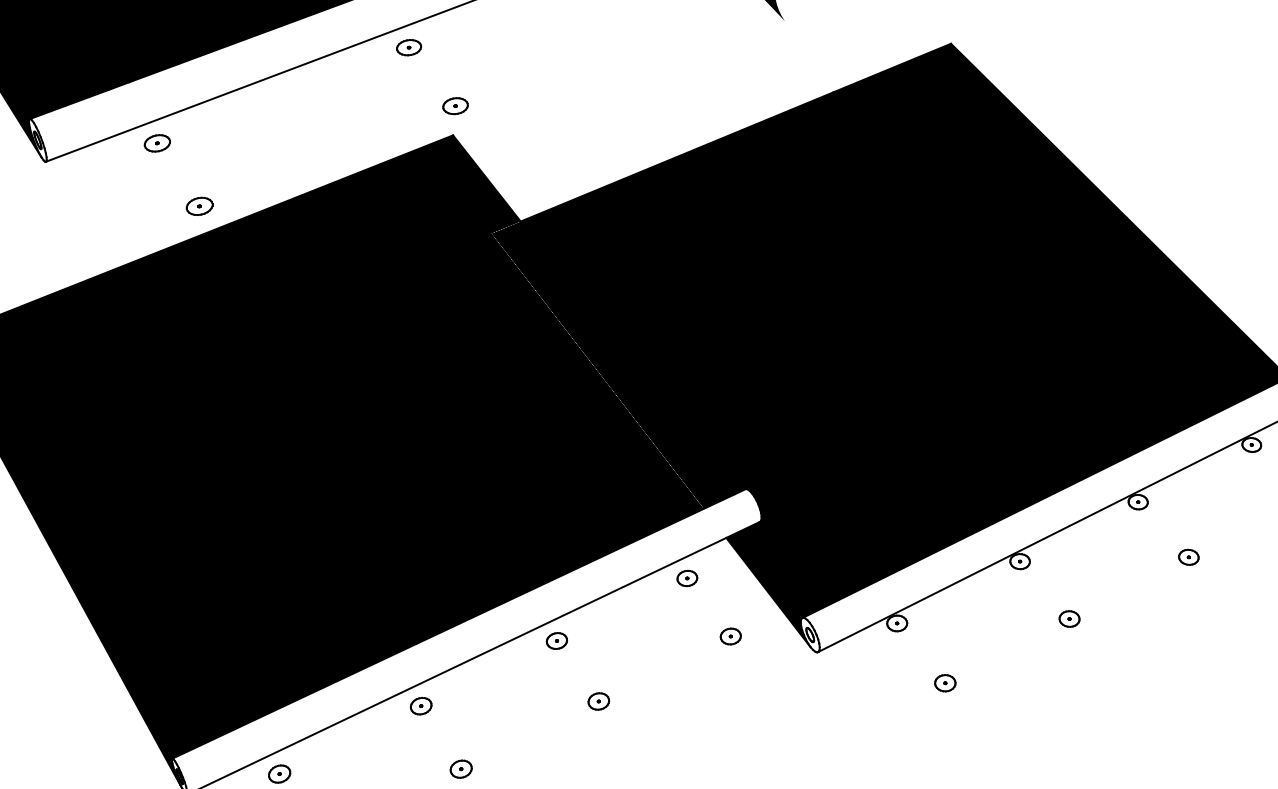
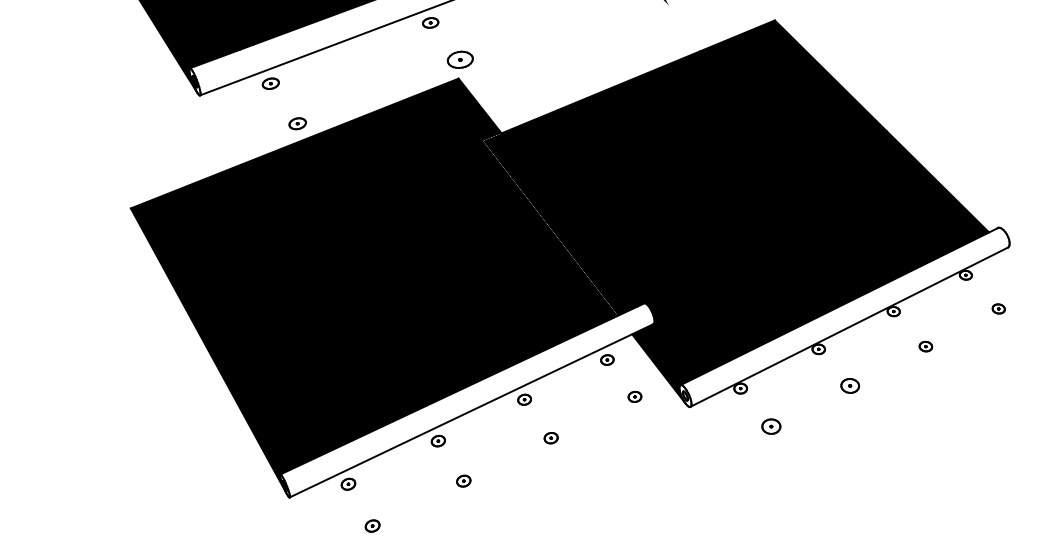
part: (454, 106) -> (459, 60), size x1.6
part: (1068, 618) -> (849, 385), size x1.4
part: (944, 683) -> (770, 426), size x1.4

